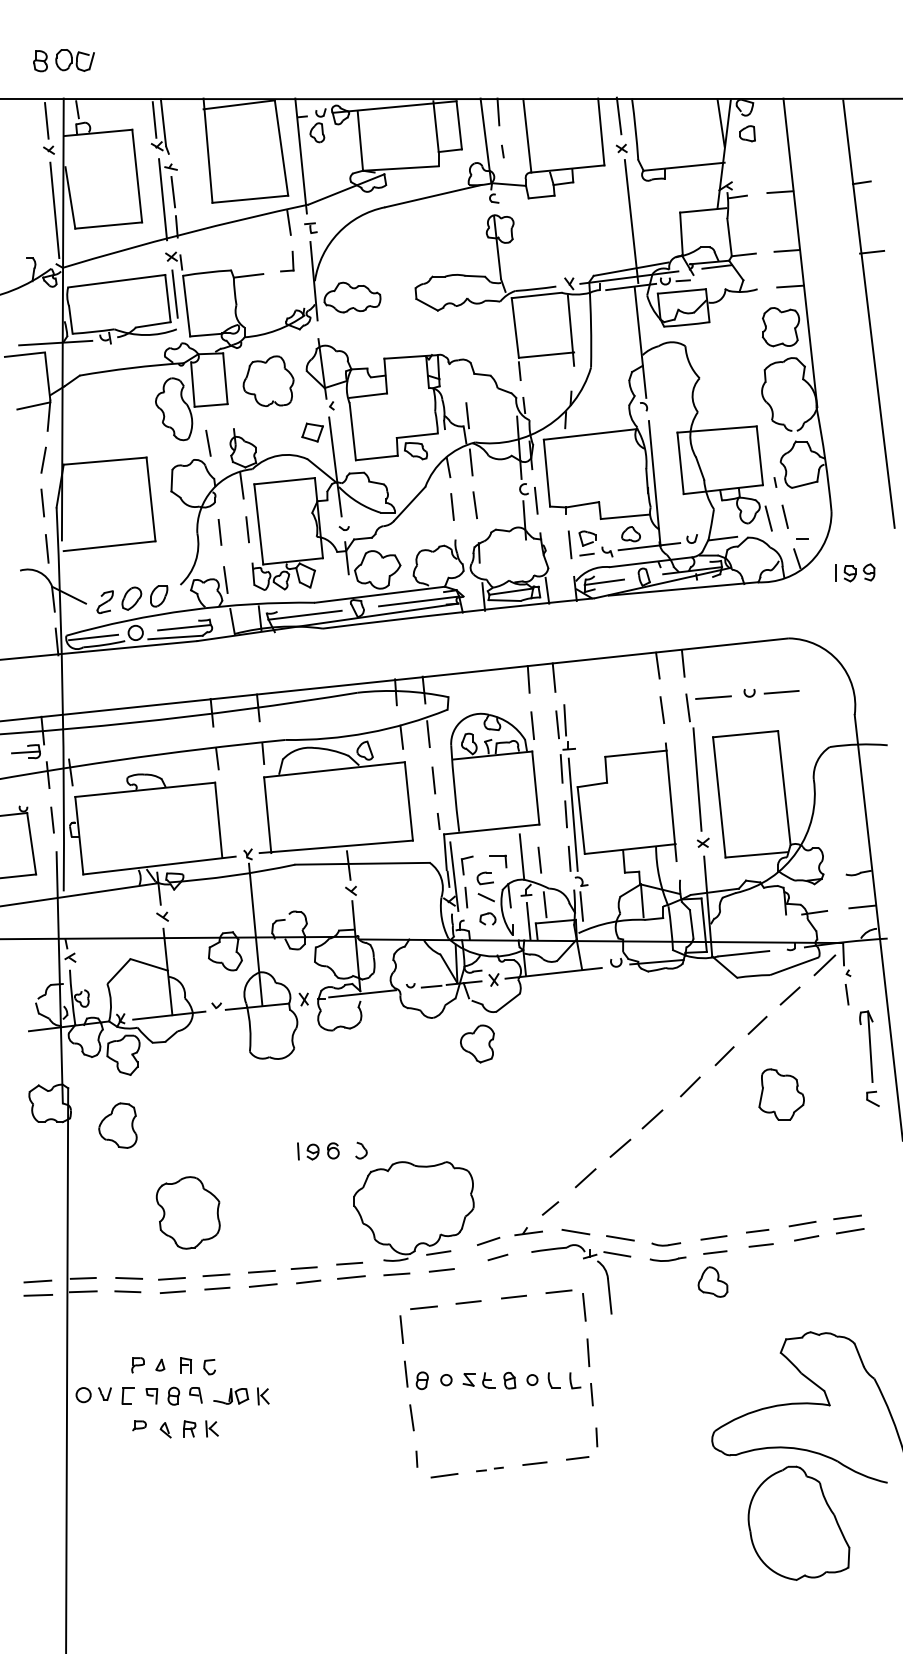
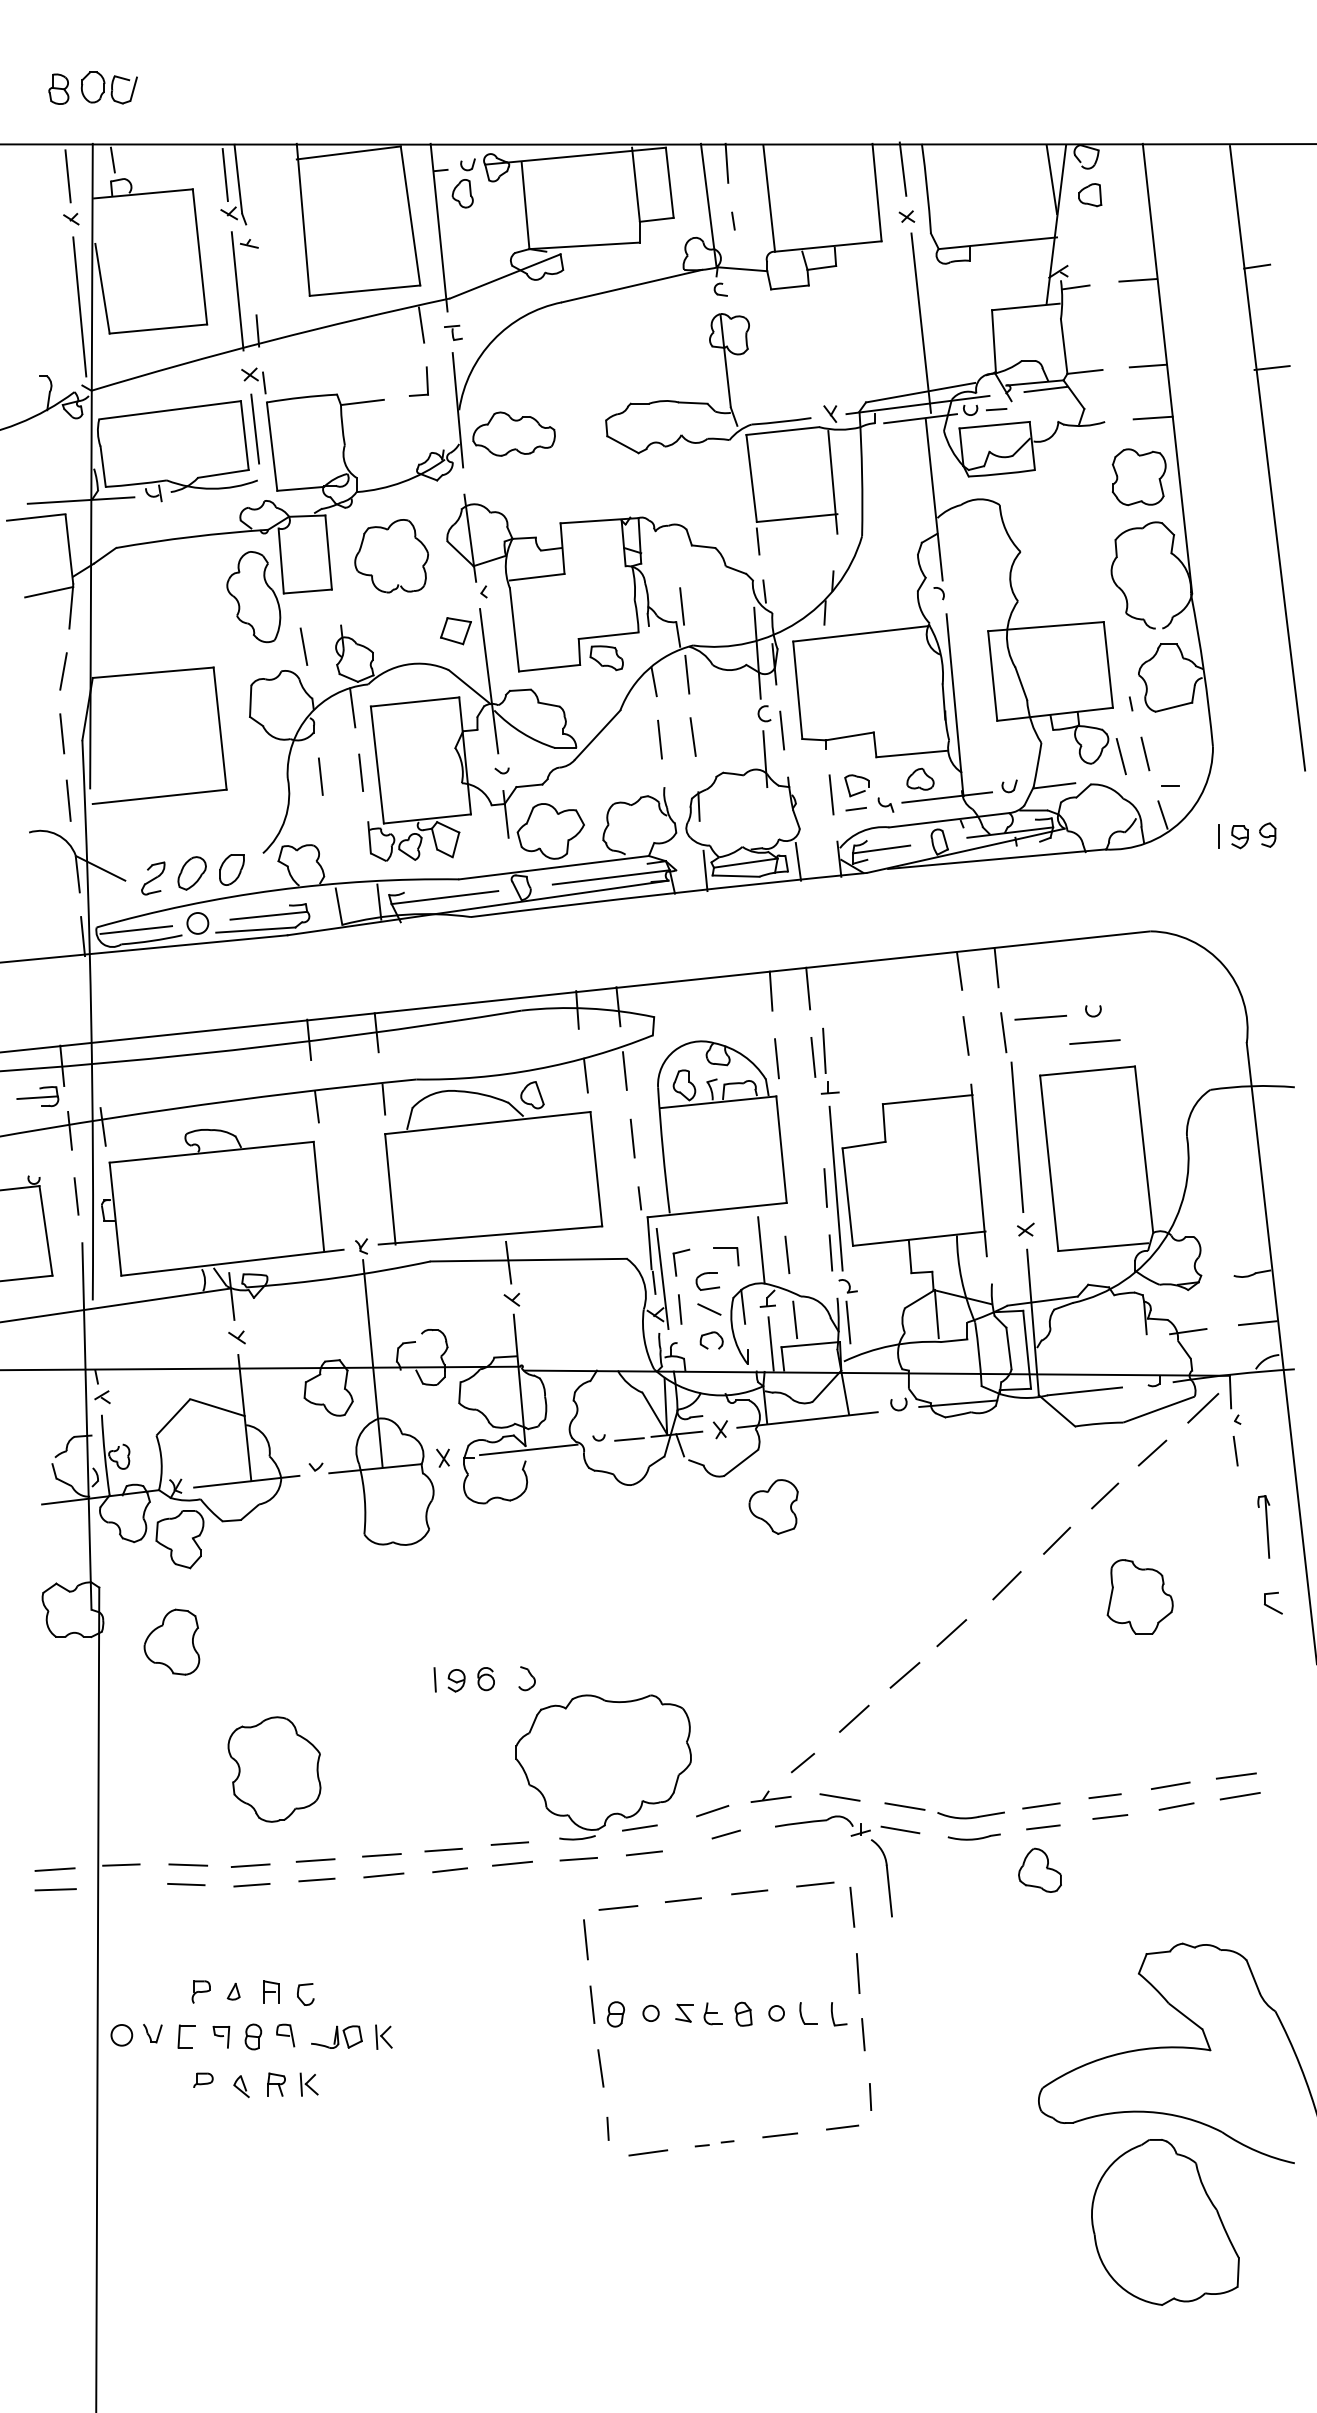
line: (173, 191) -> (252, 279), removed
line: (225, 579) -> (328, 845), removed
line: (781, 692) -> (1094, 1042), moved
line: (561, 768) -> (818, 1121), removed
part: (477, 1043) -> (773, 1506), moved
part: (866, 1046) -> (1263, 1526), size x0.6
part: (666, 1244) -> (972, 1815), size x1.6
line: (82, 1291) -> (120, 1884), removed

